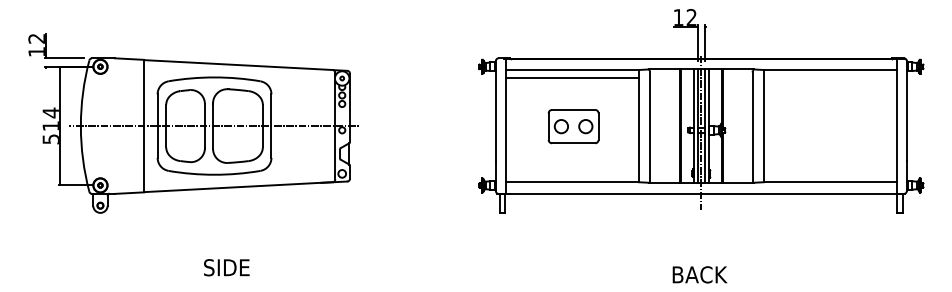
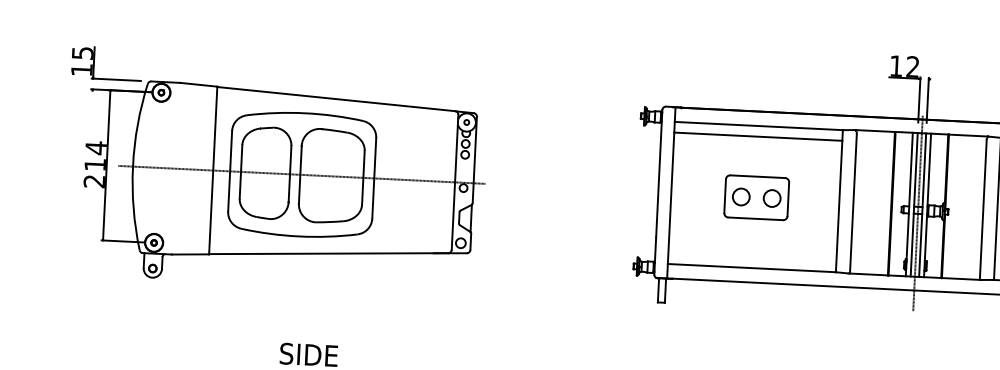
text: (36, 38) -> (82, 52), 12 -> 15
text: (50, 139) -> (93, 181), 514 -> 214

